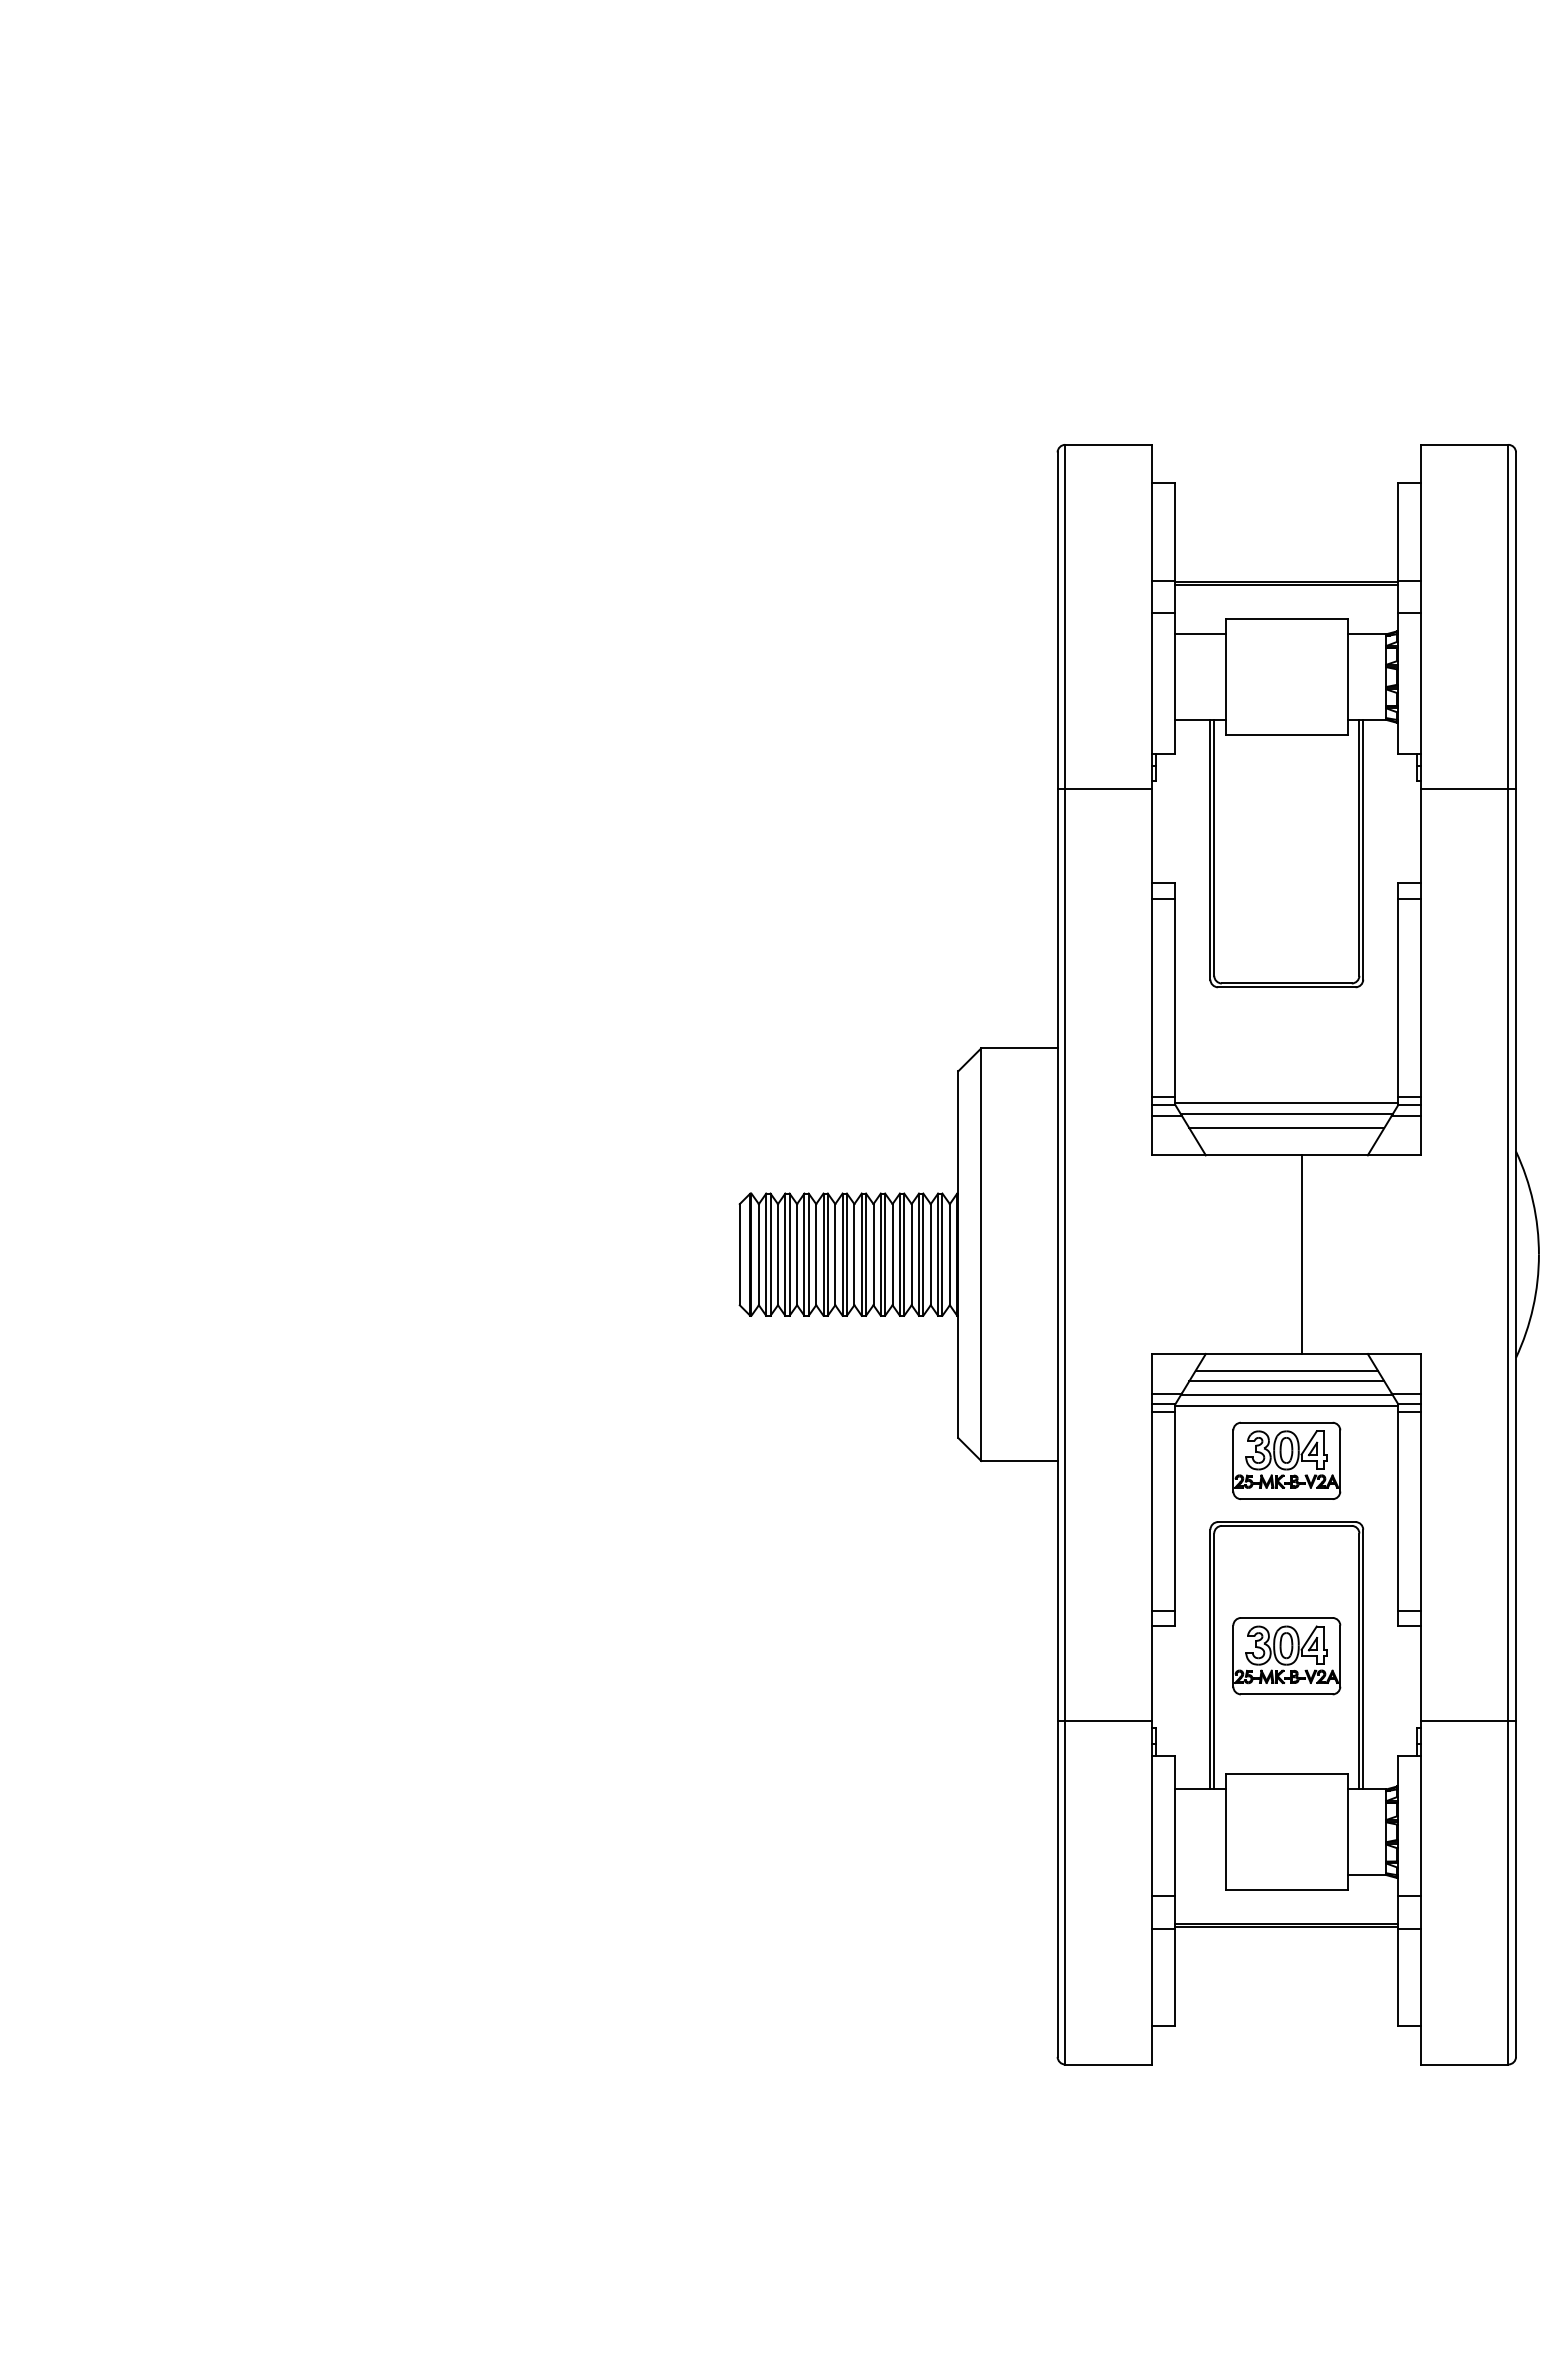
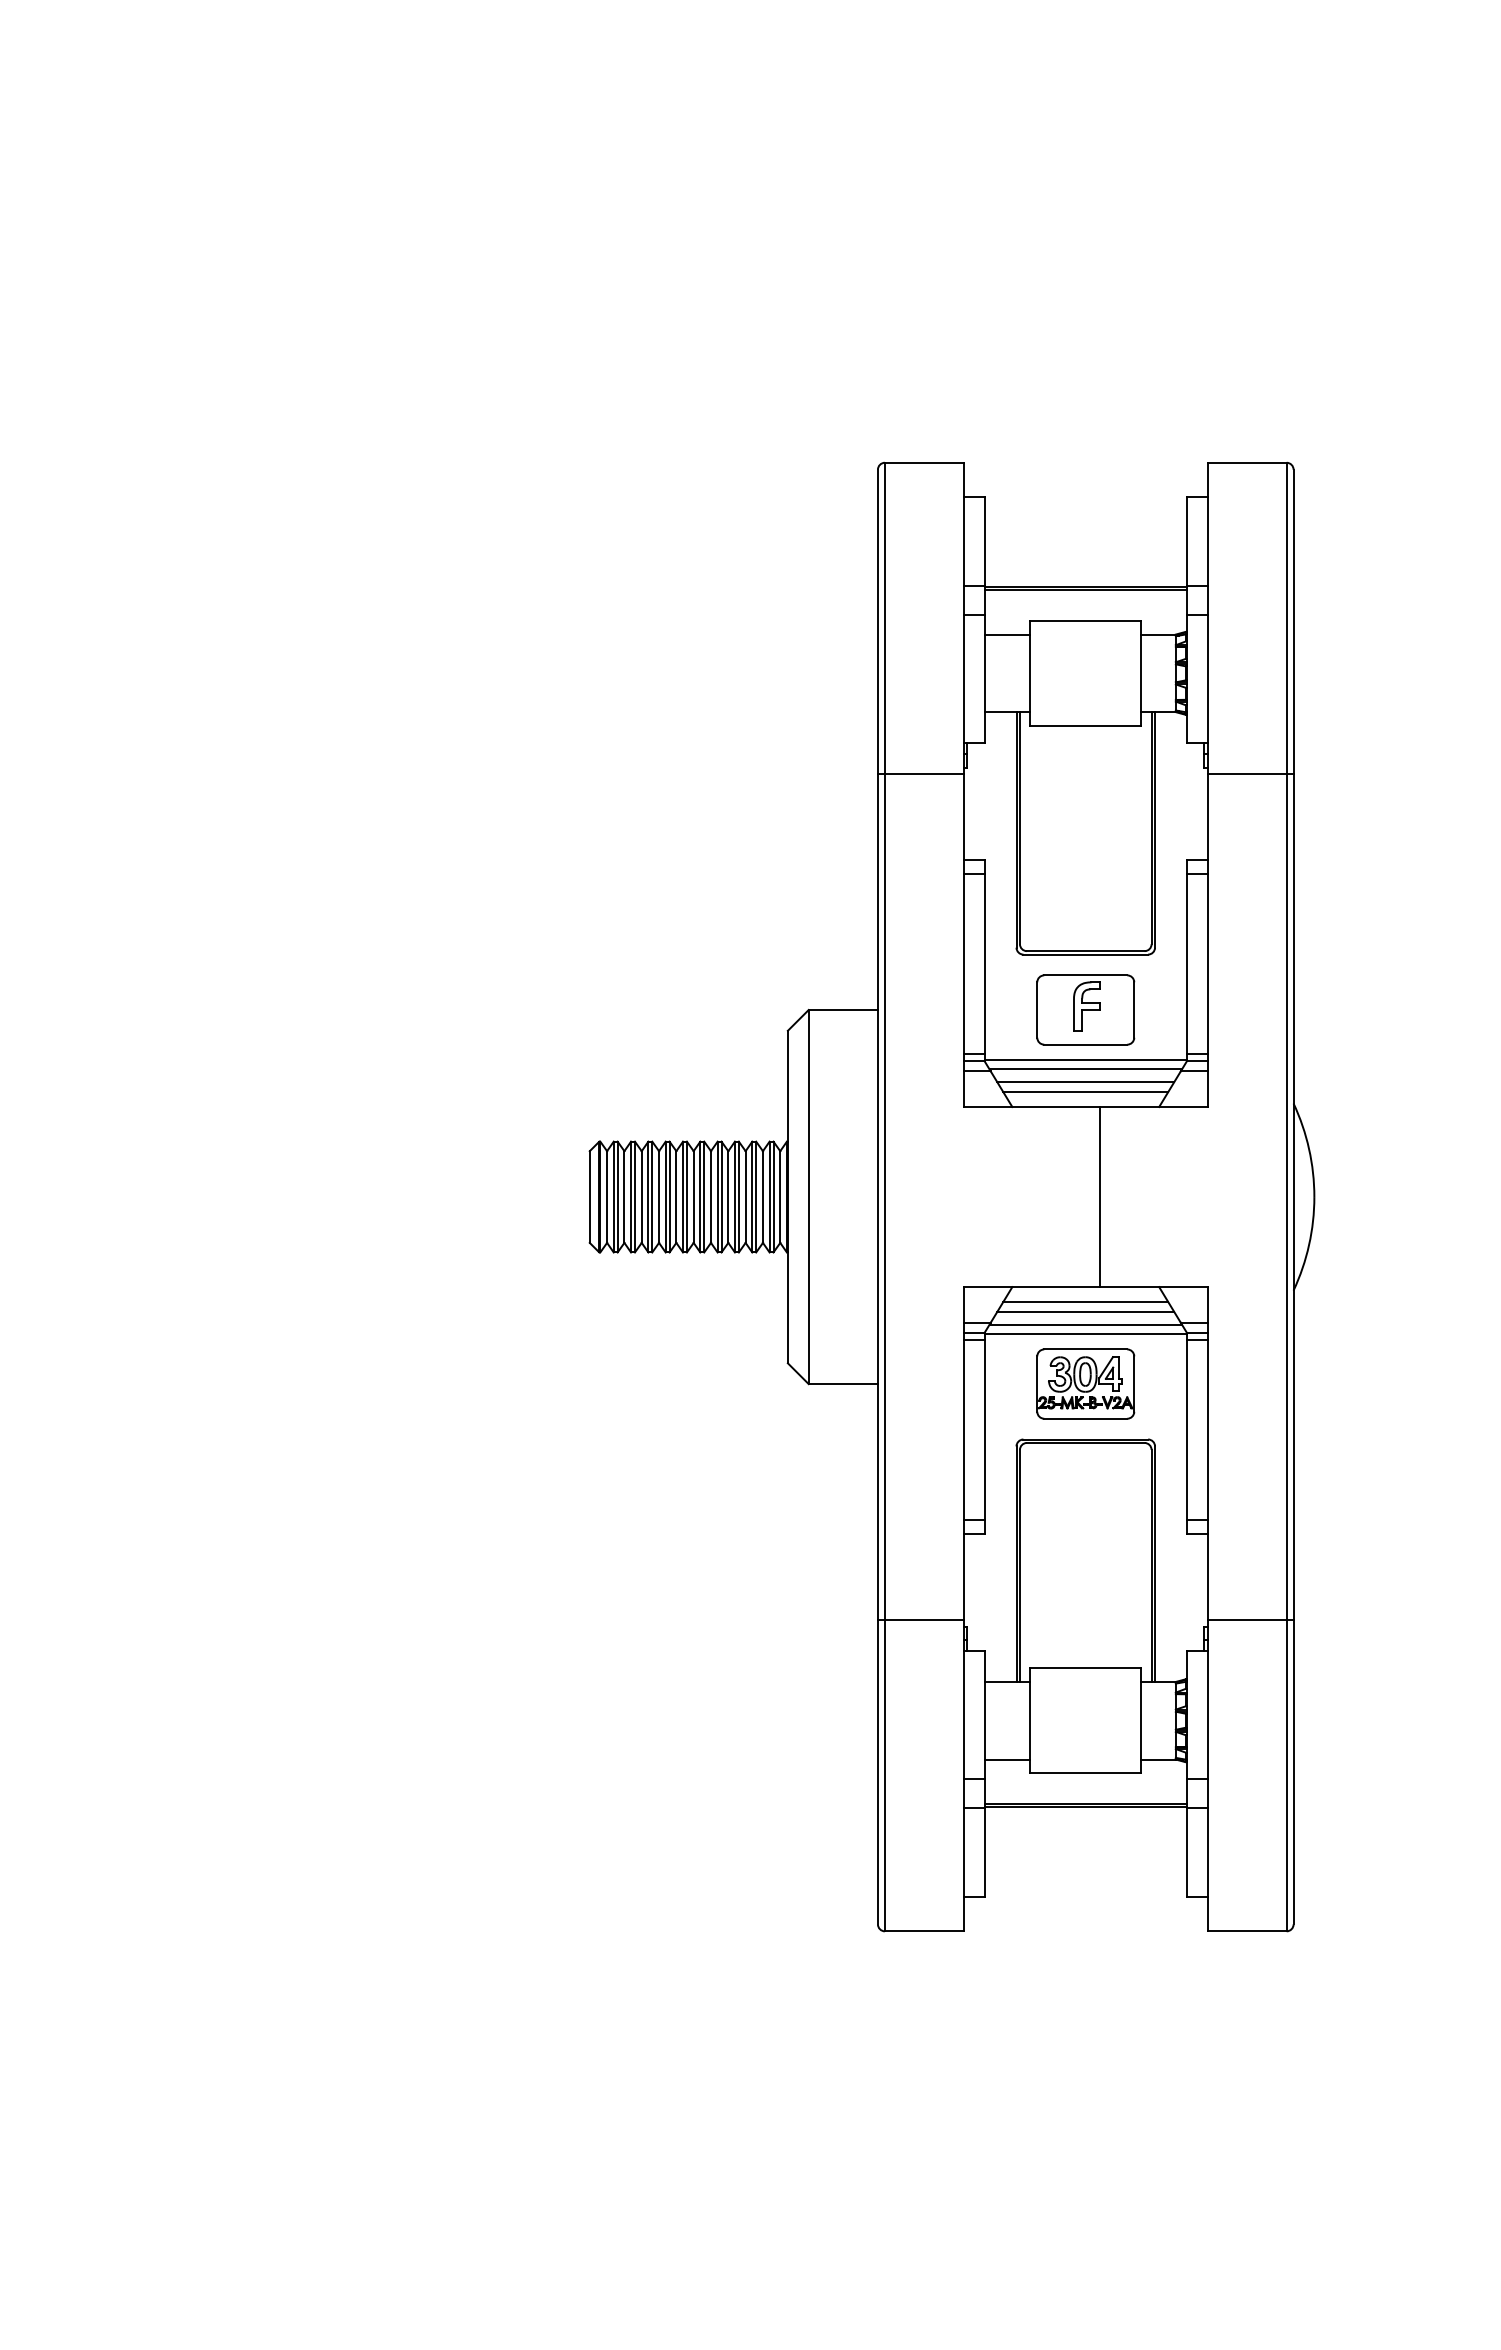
part: (1286, 1047) -> (1085, 1009), added
line: (1286, 1139) -> (1085, 1092), added
part: (1286, 1655) -> (1085, 1560), removed
line: (1200, 1875) -> (1007, 1759), added

